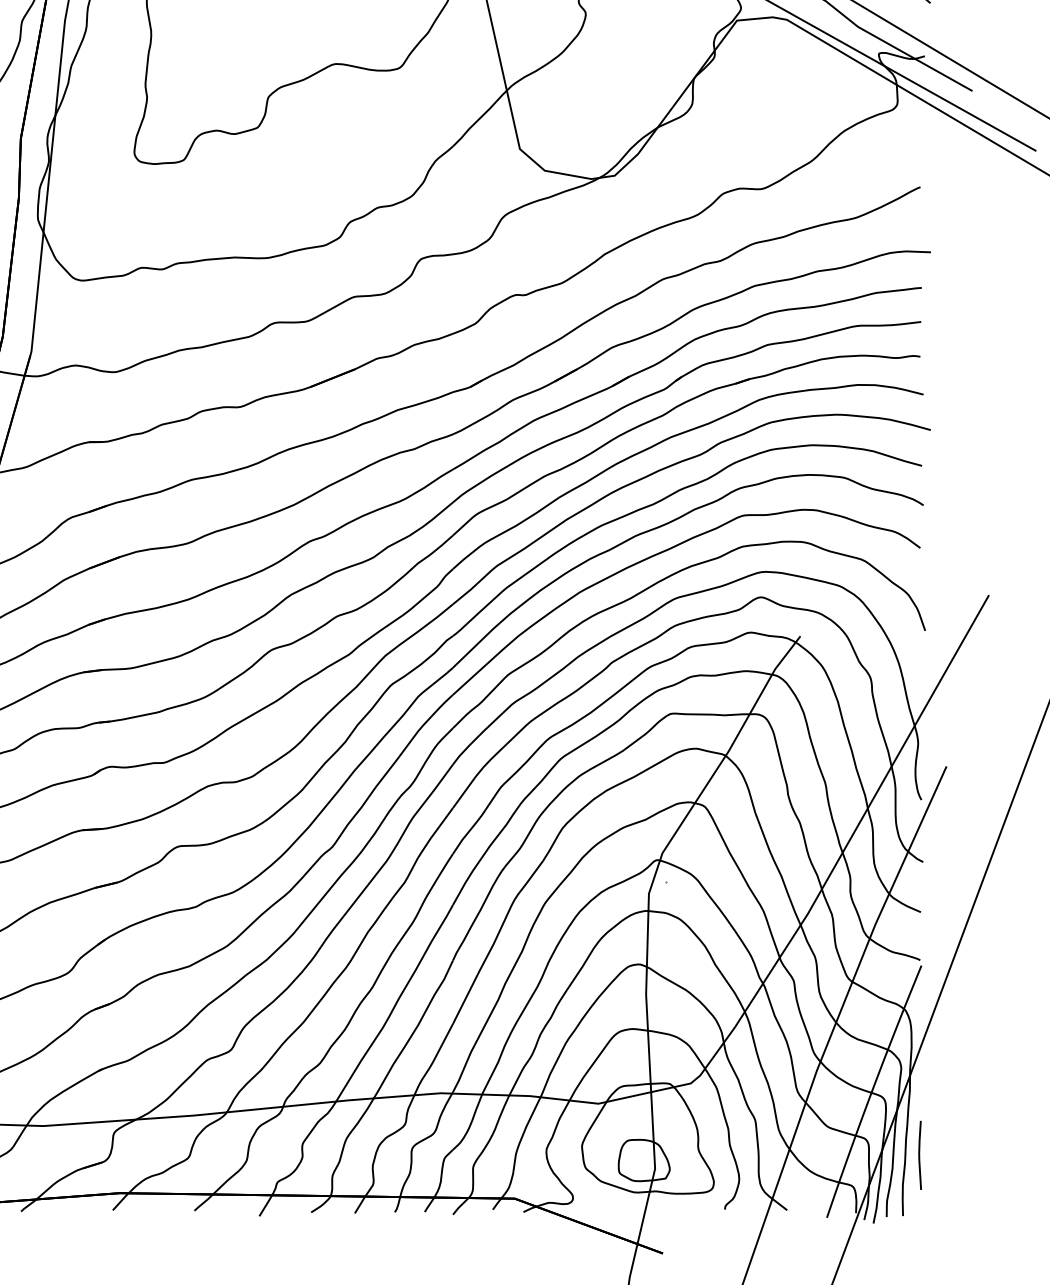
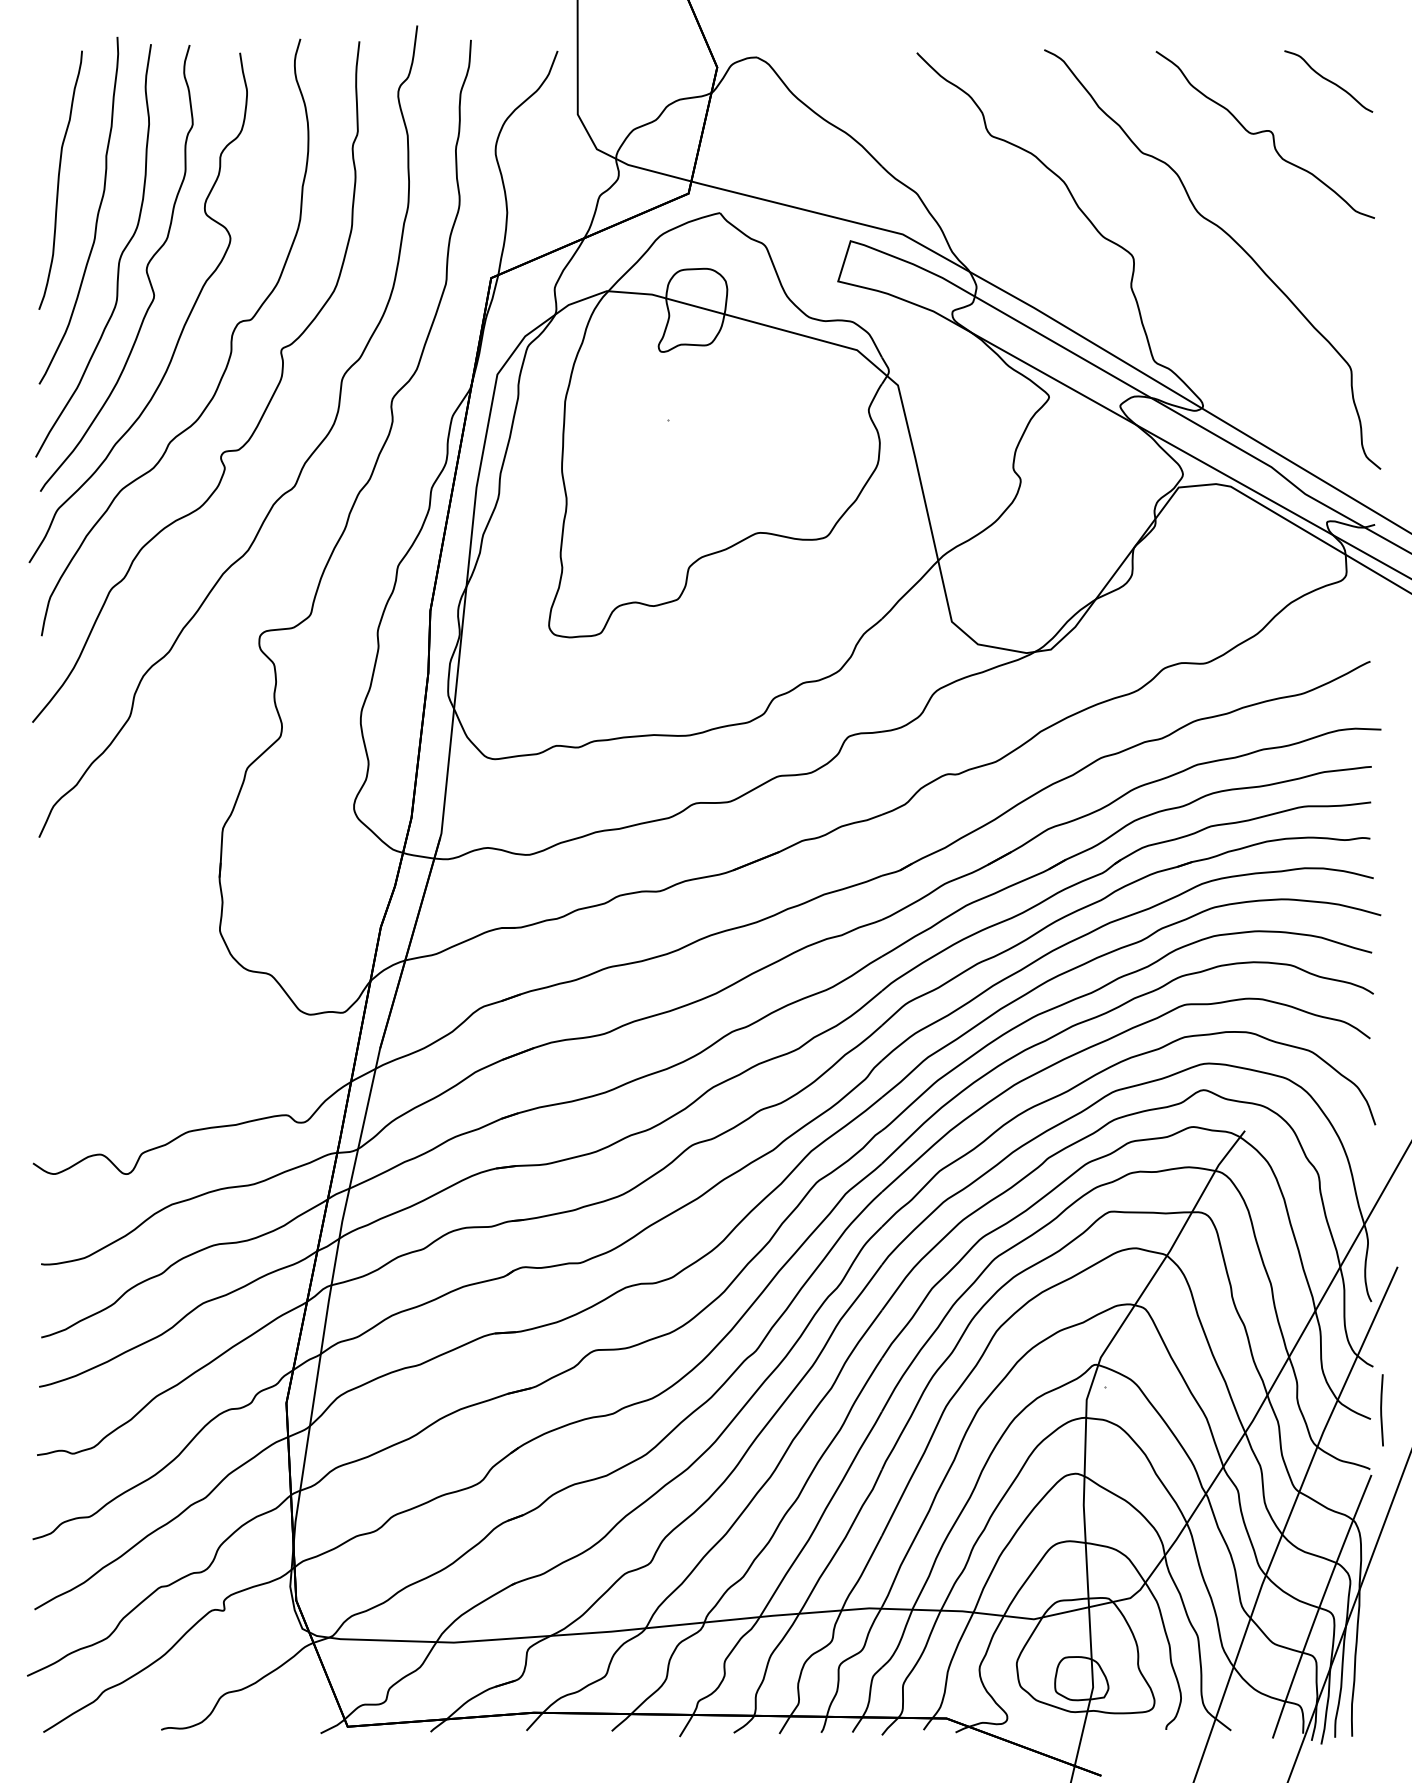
line: (919, 1155) -> (1381, 1410), moved

